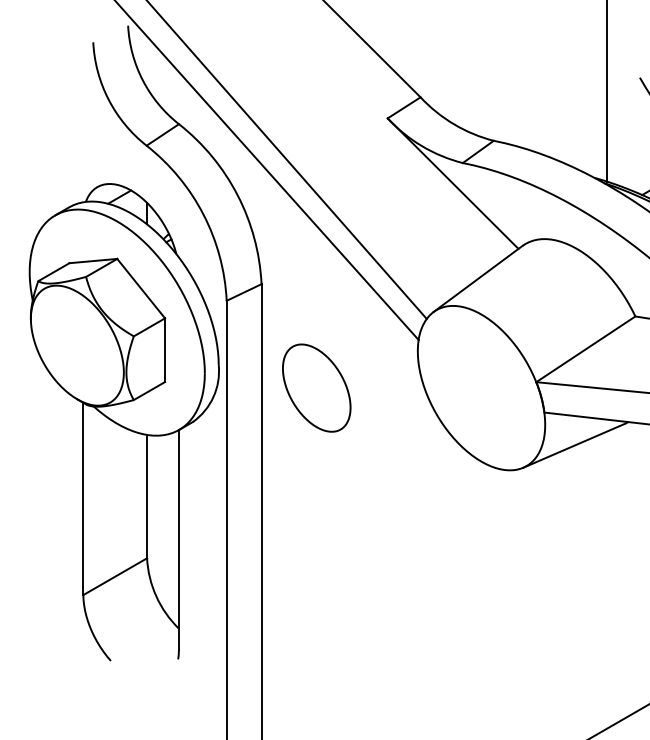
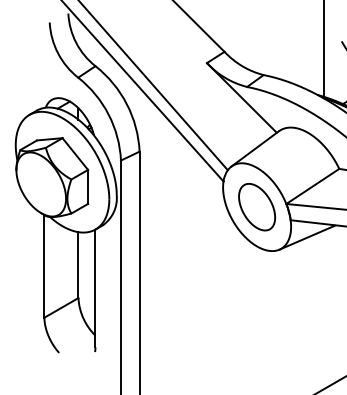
part: (317, 388) -> (257, 207), moved

